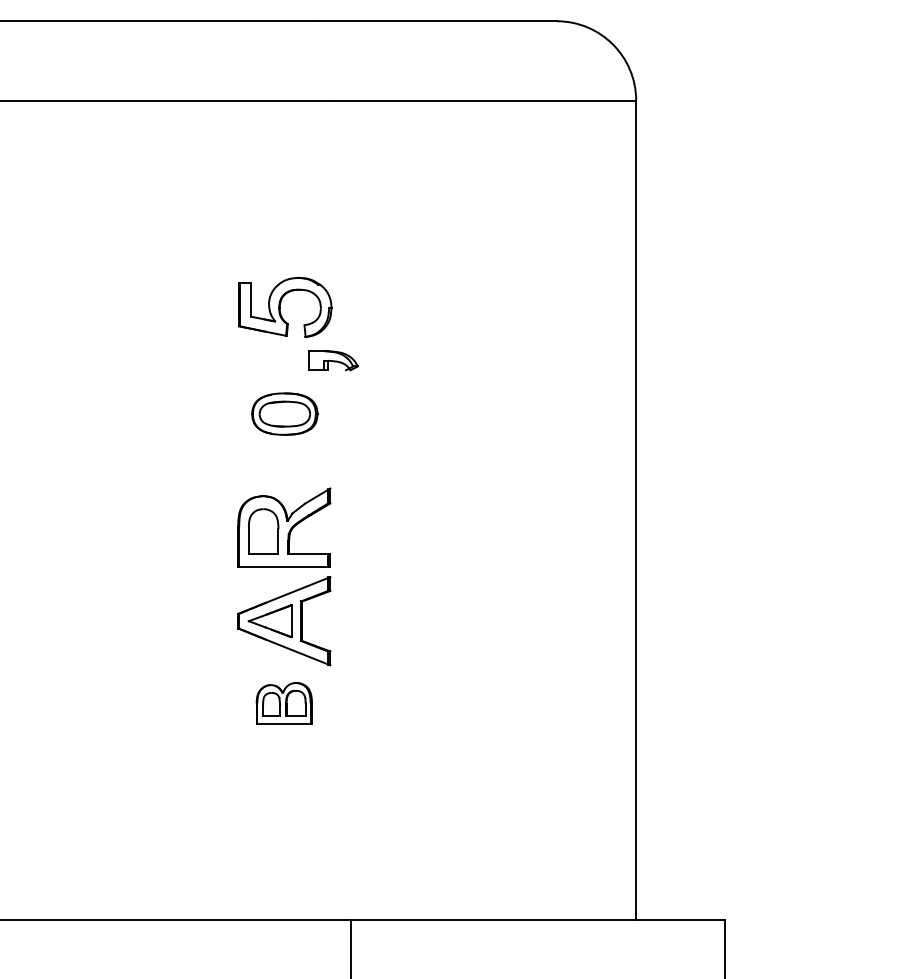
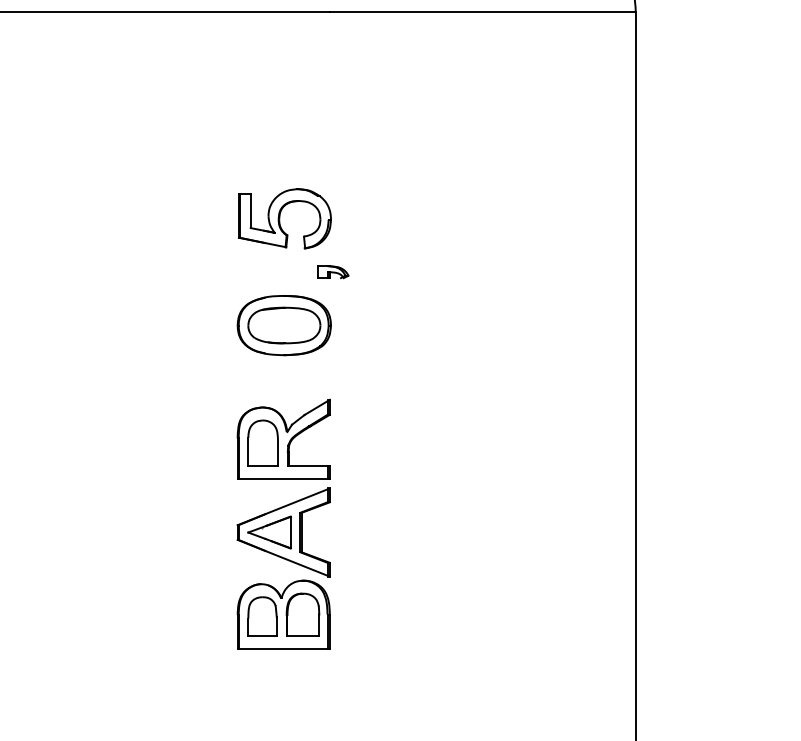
part: (333, 360) -> (333, 271), size x0.62
part: (284, 413) -> (284, 324), size x1.43
part: (284, 703) -> (284, 614), size x1.67

